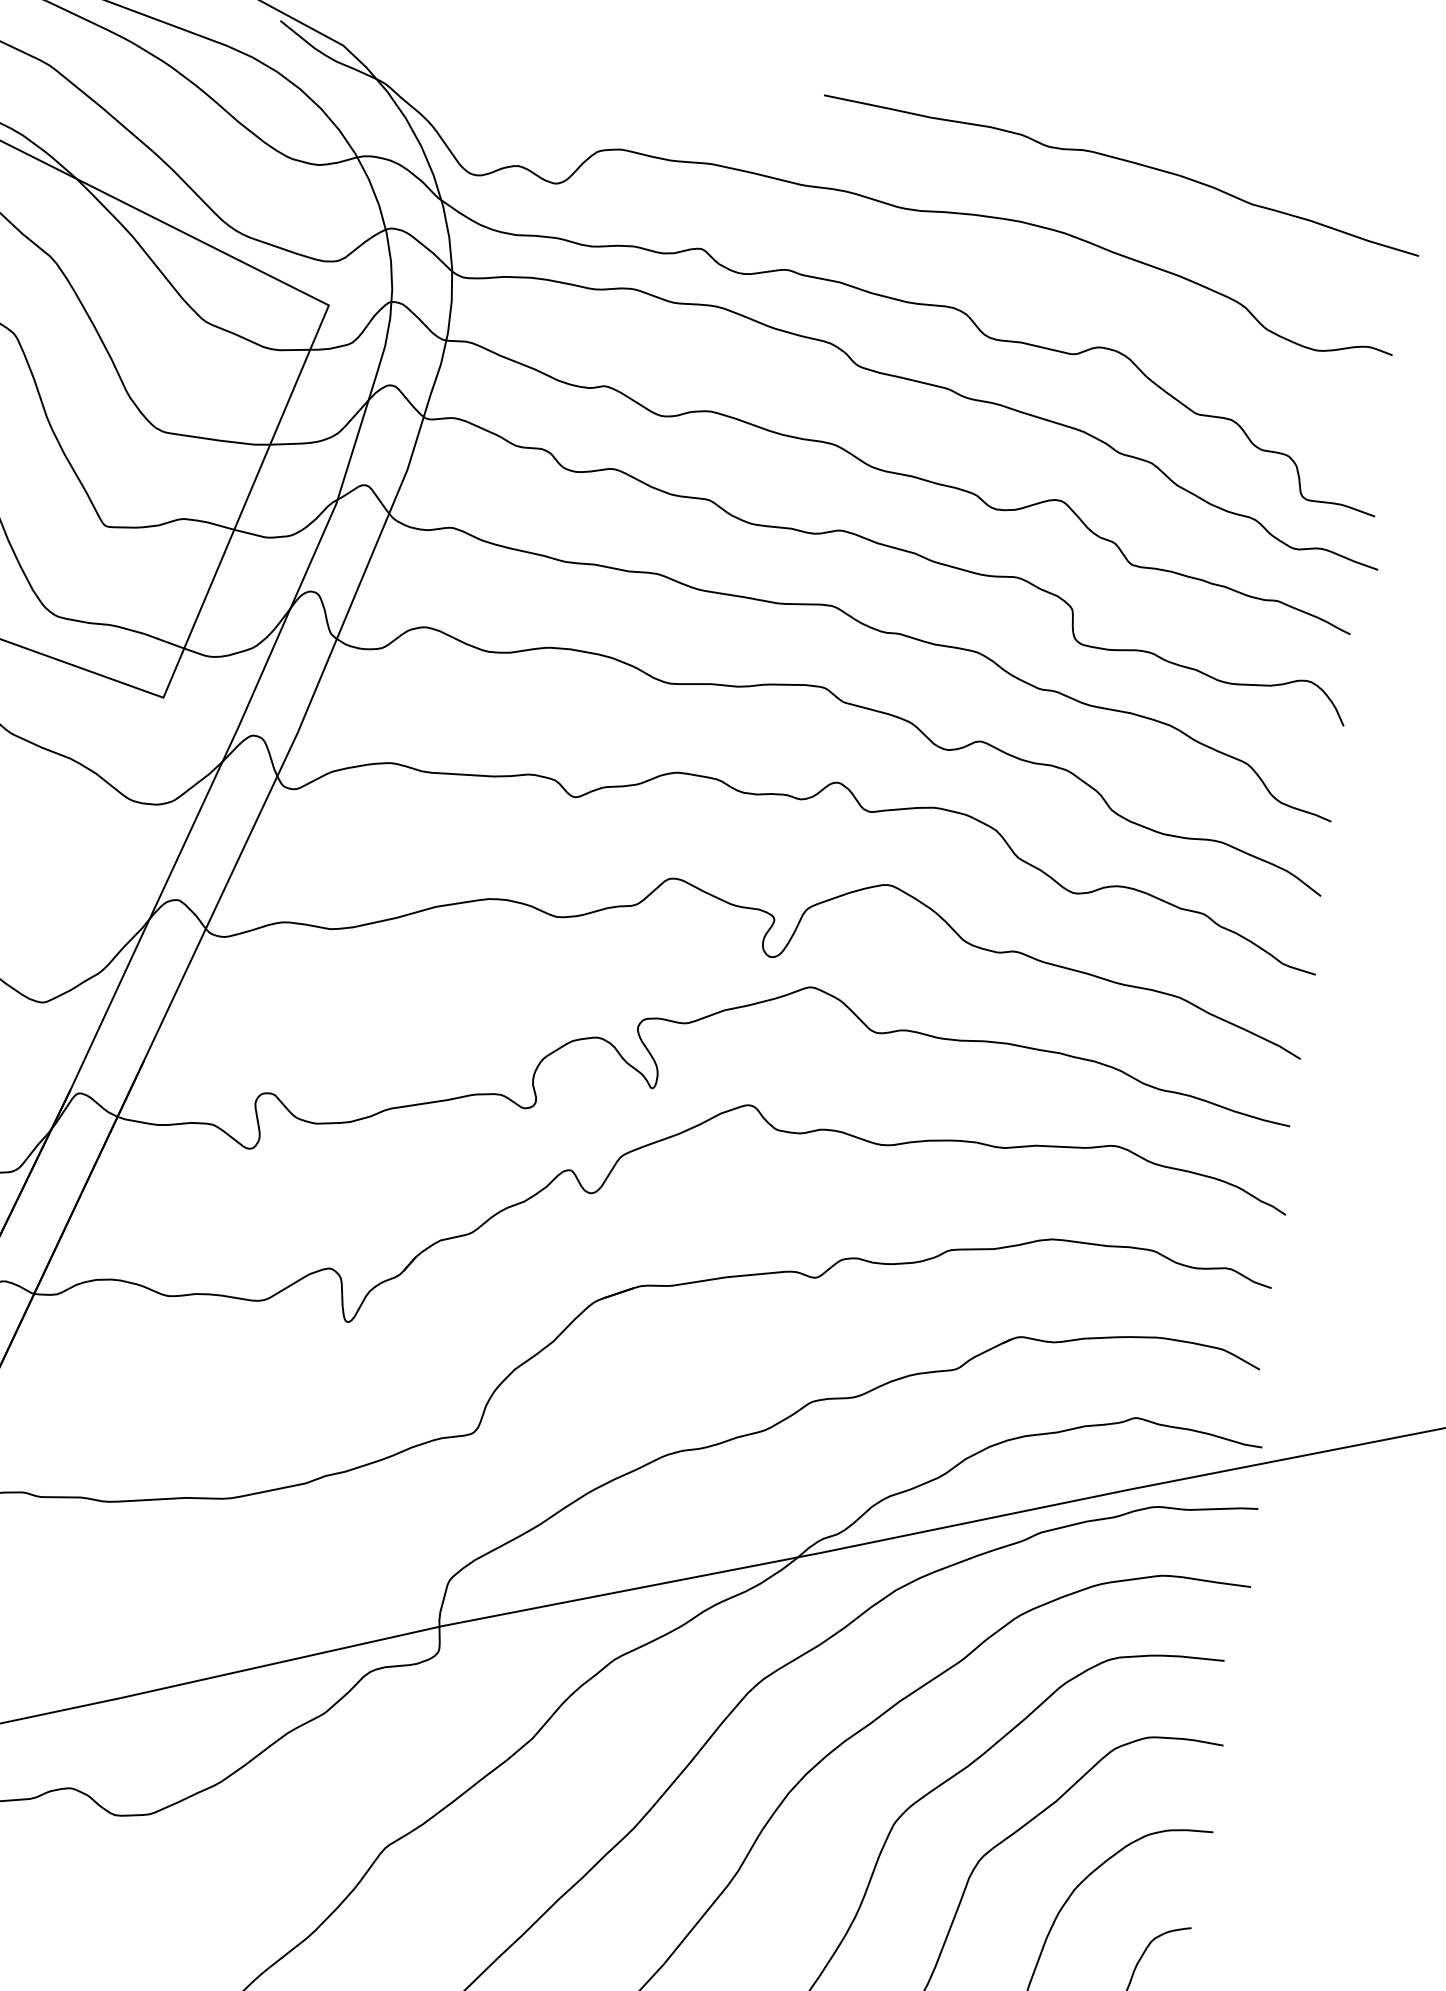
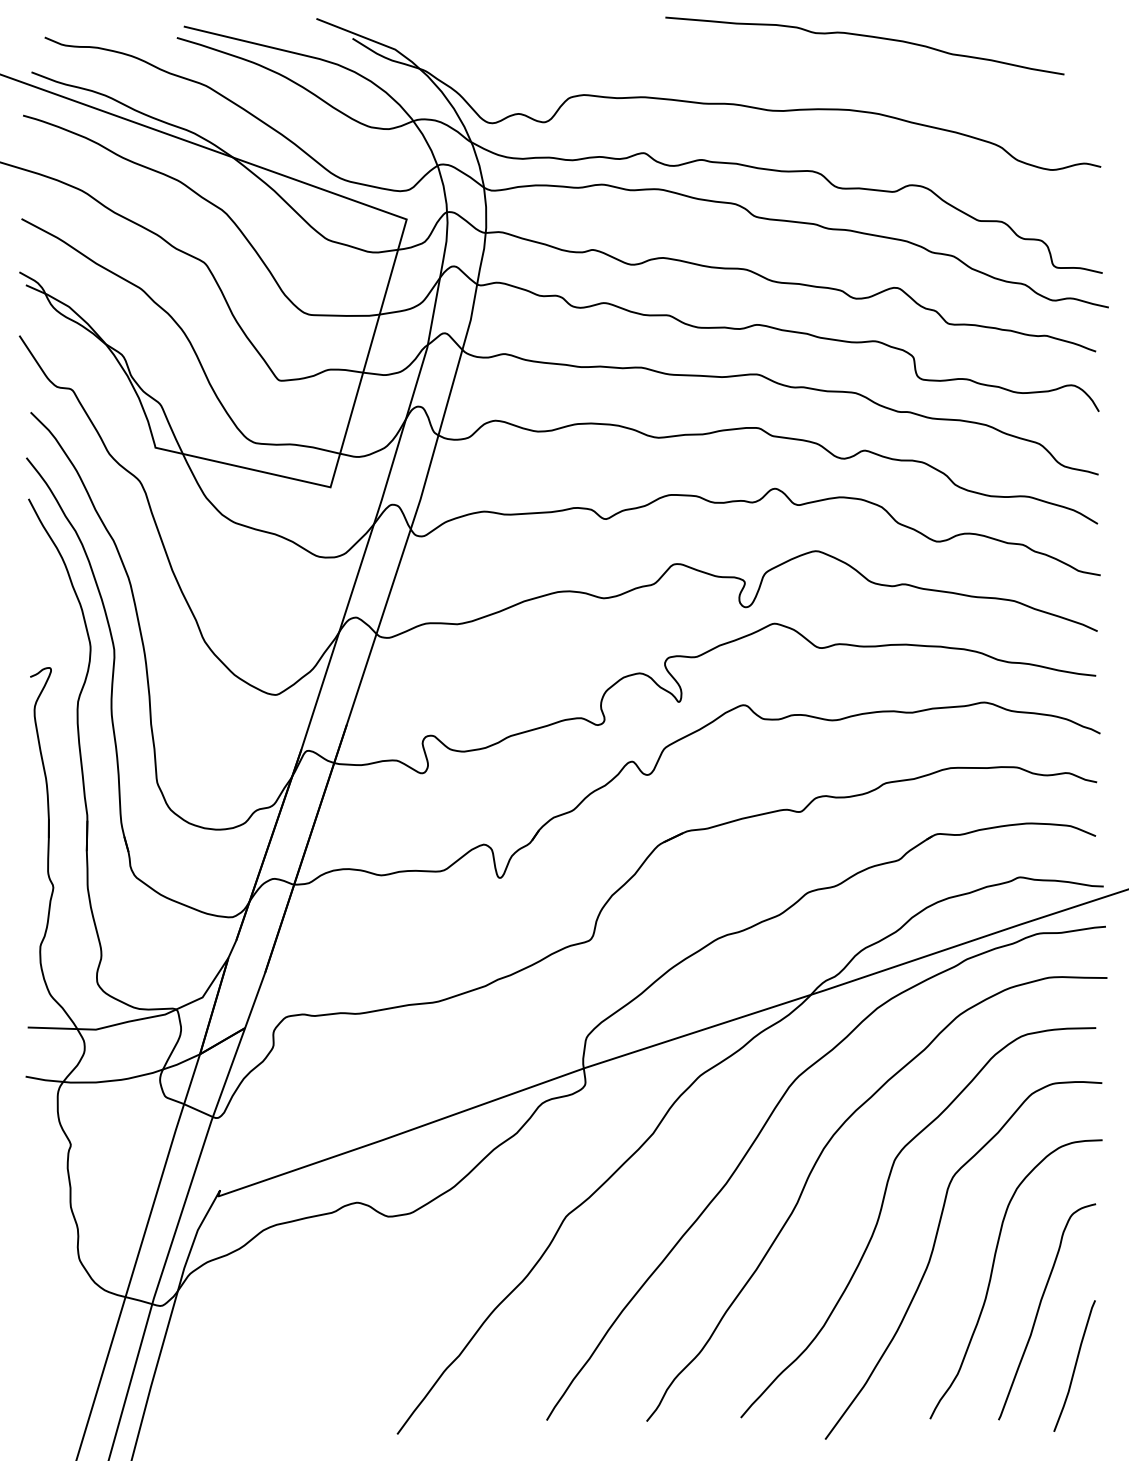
curve: (1128, 163) -> (868, 37), moved

